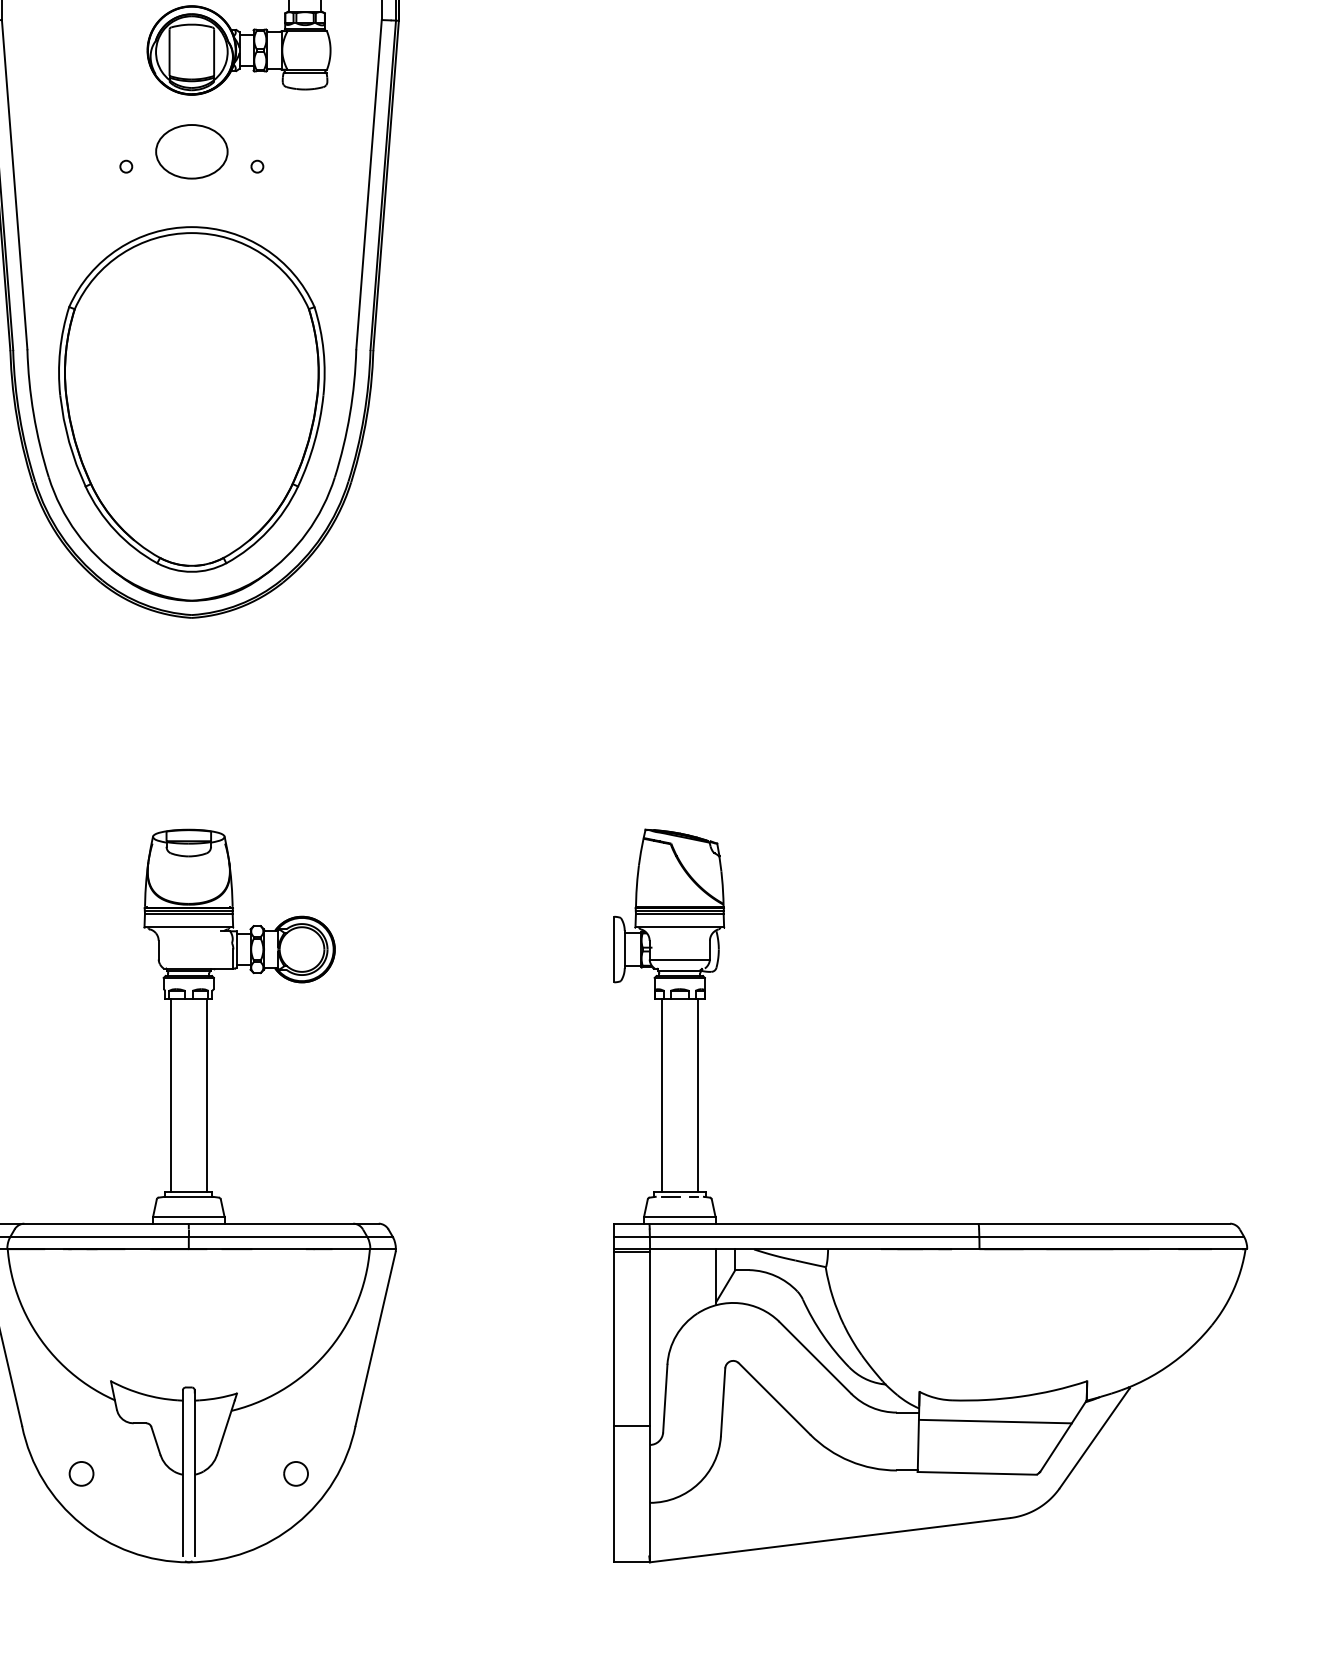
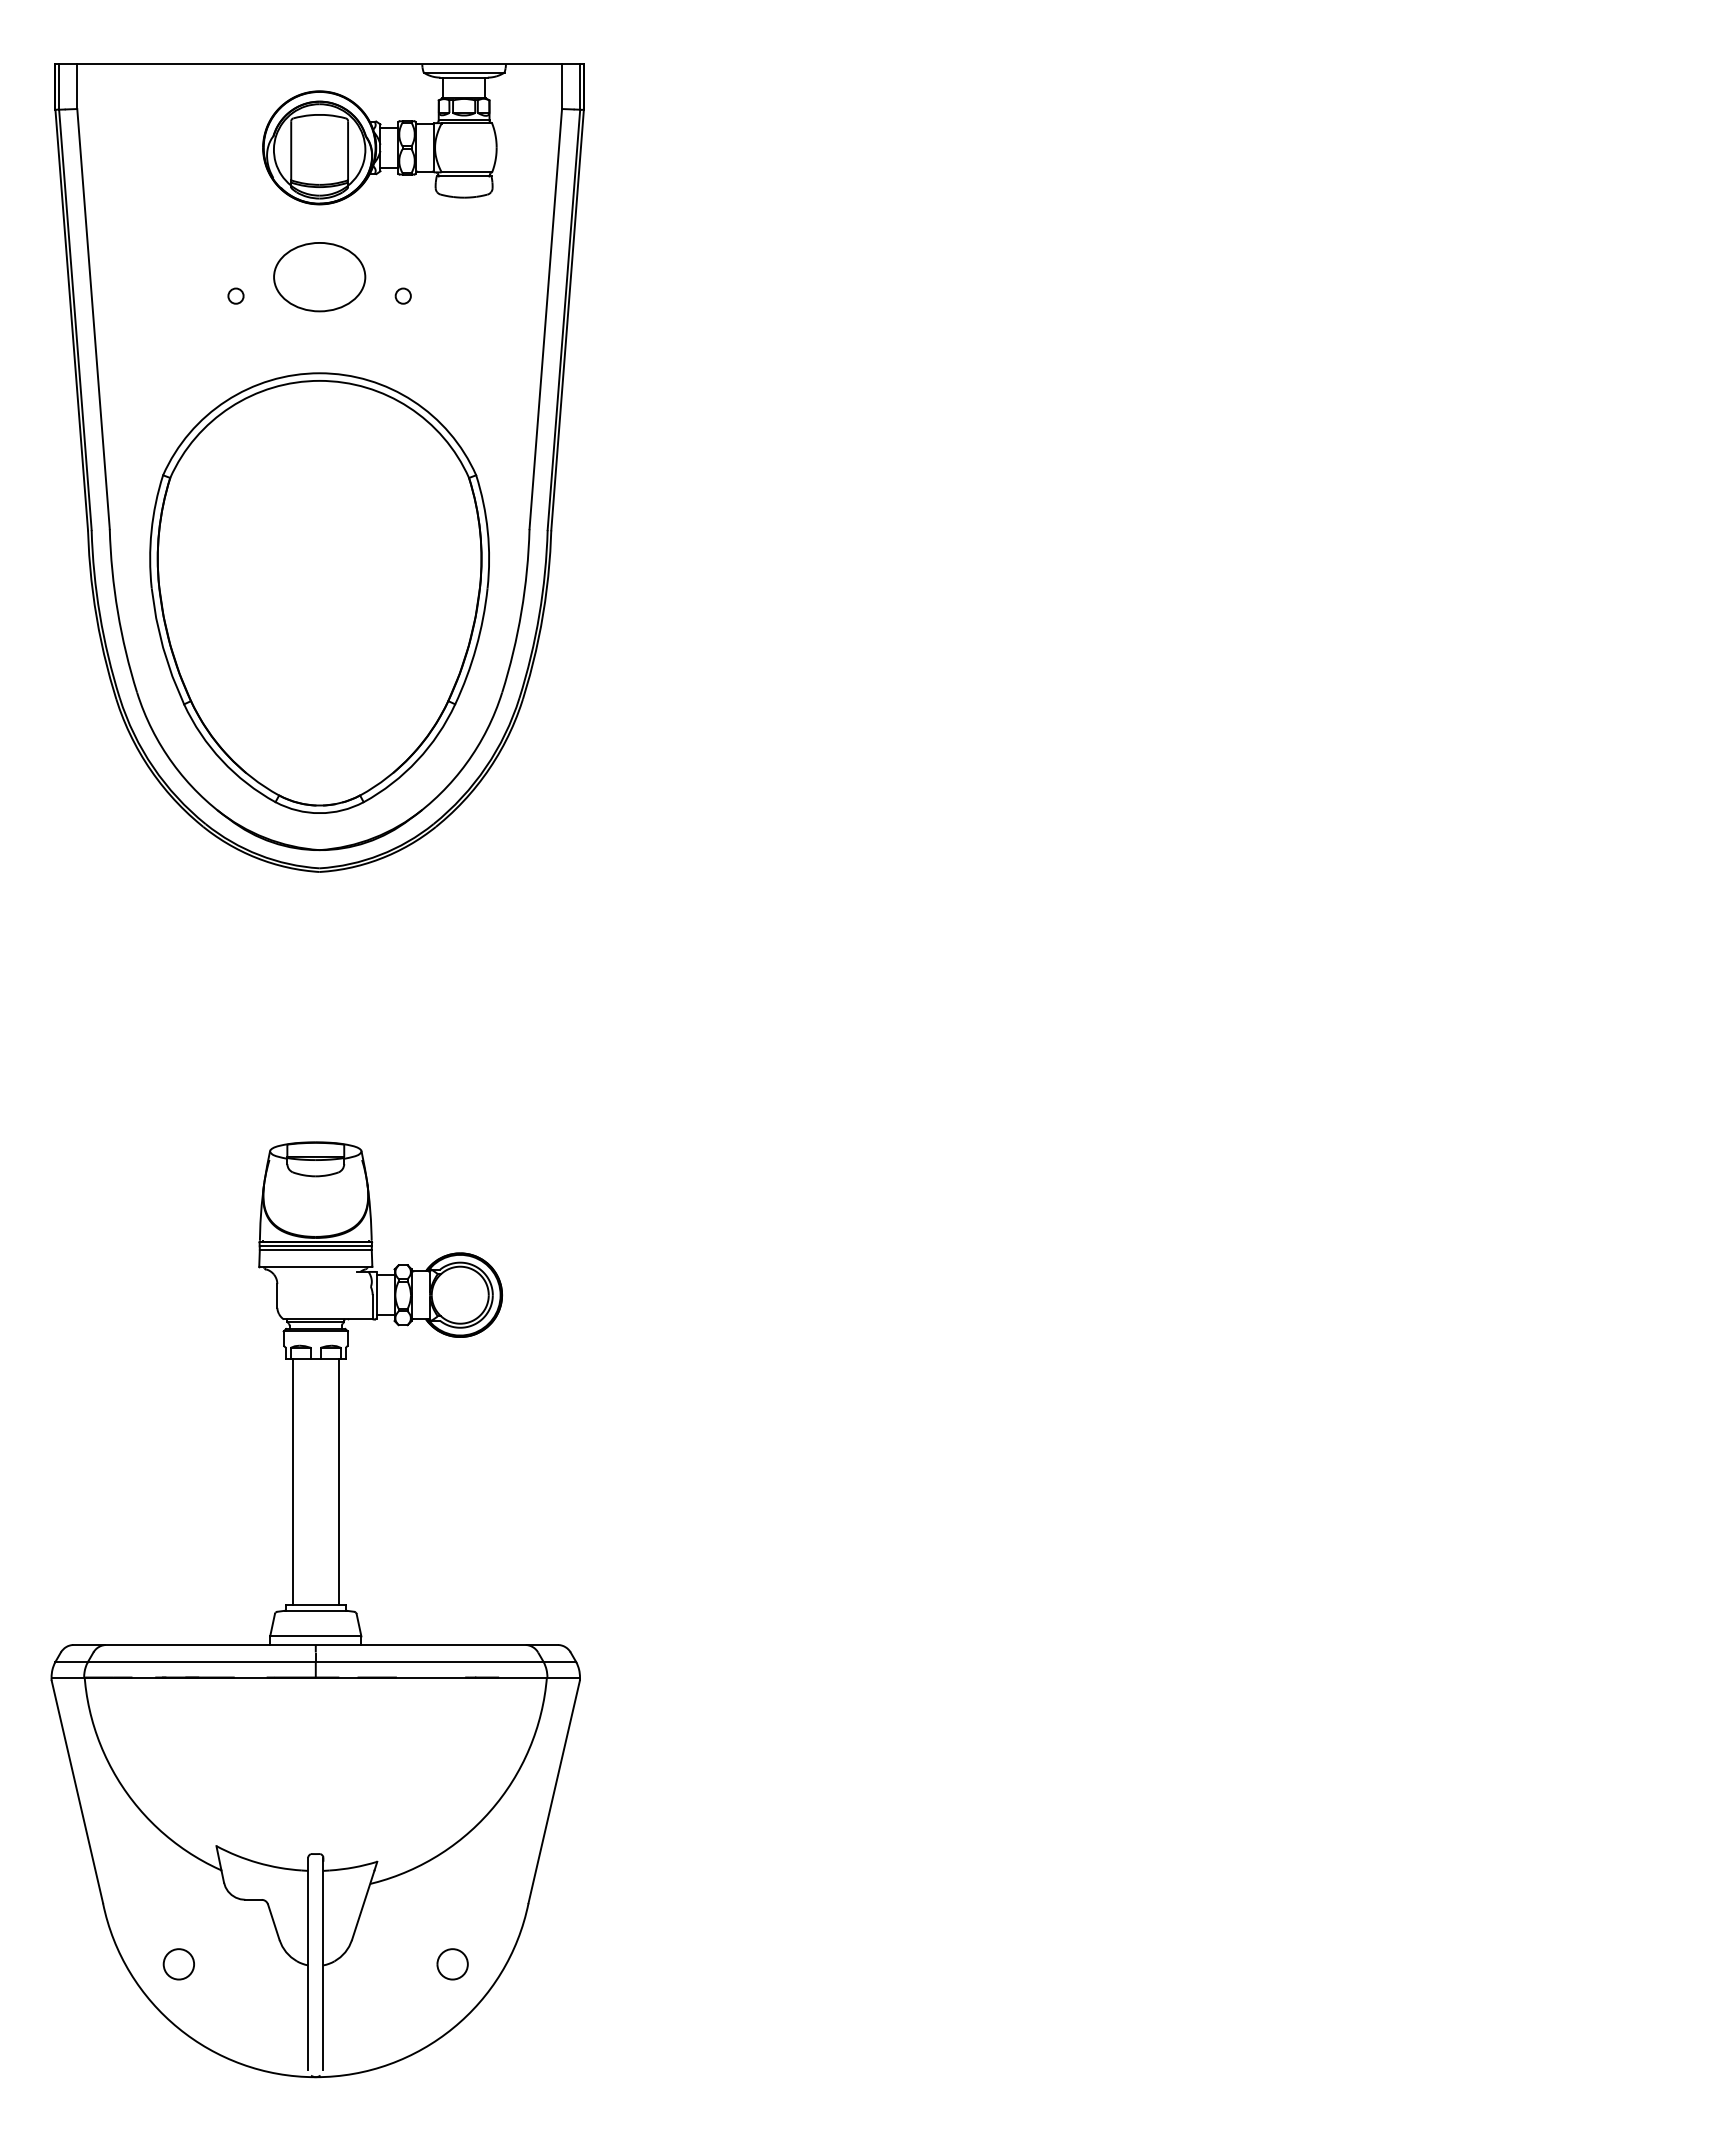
part: (930, 1223) -> (1262, 1644), removed

